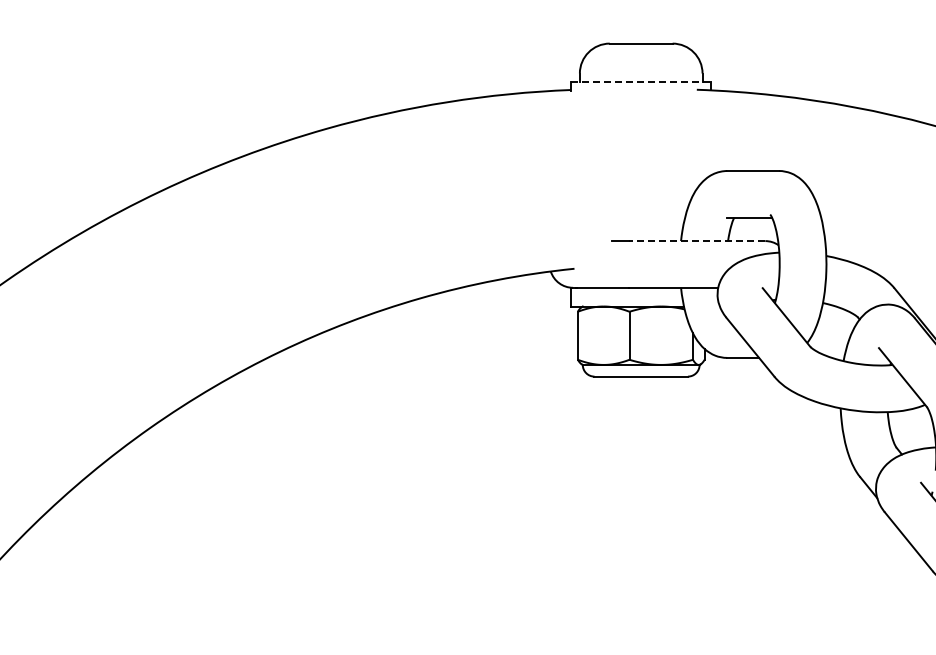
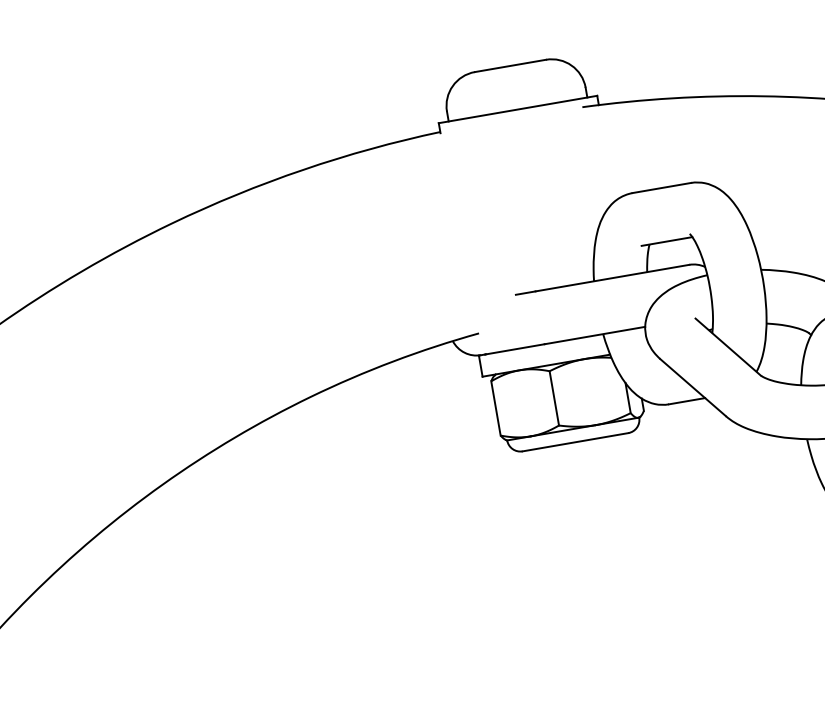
line: (641, 82) -> (518, 109), dashed -> solid
line: (696, 241) -> (611, 278), dashed -> solid

